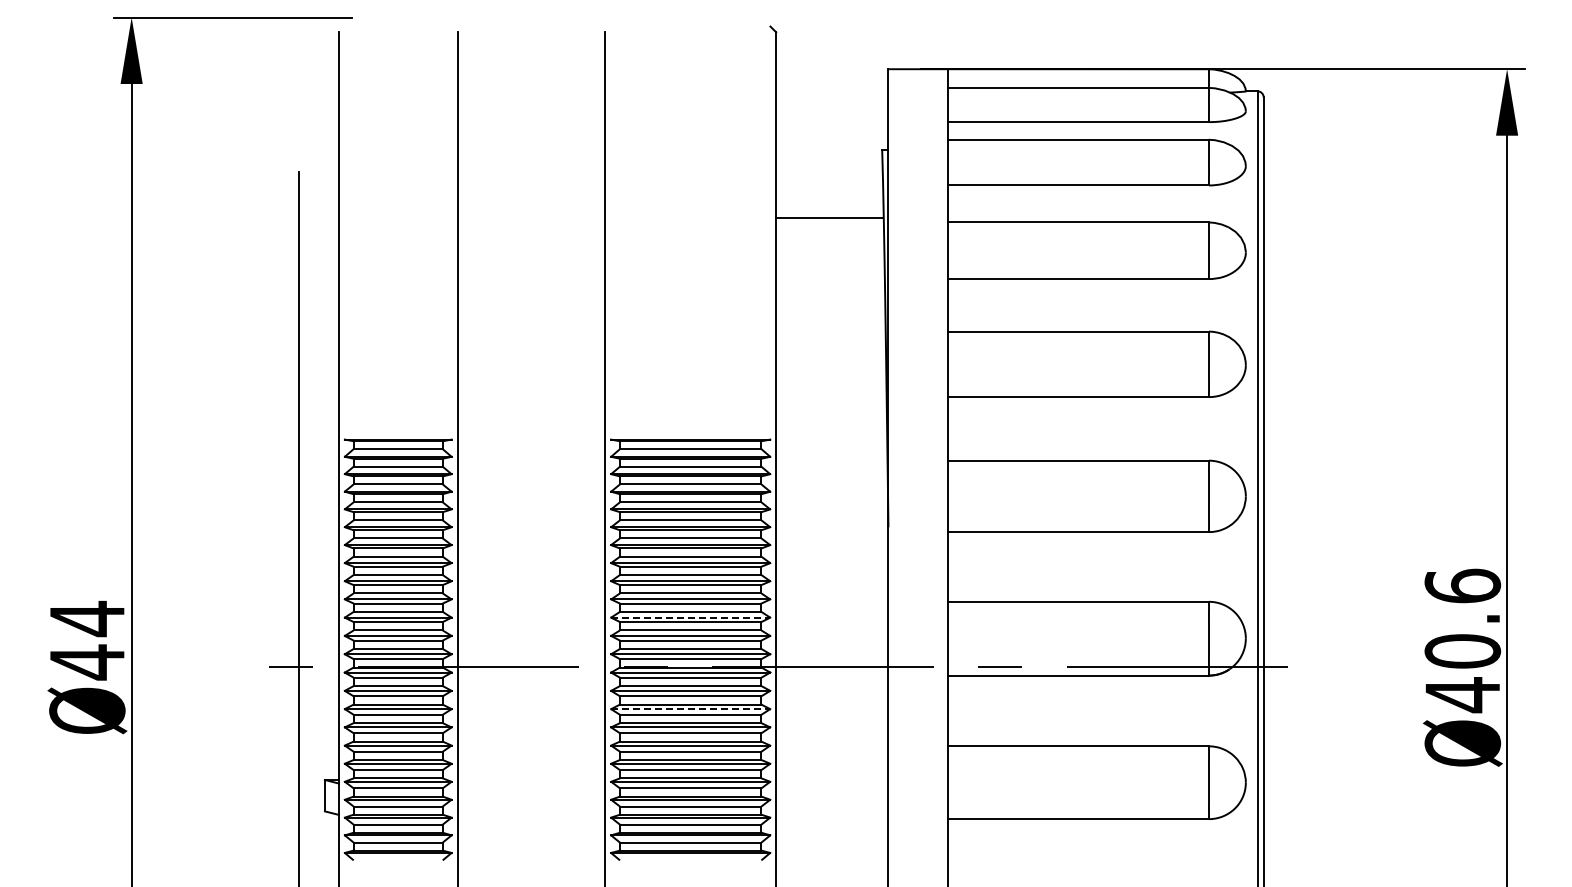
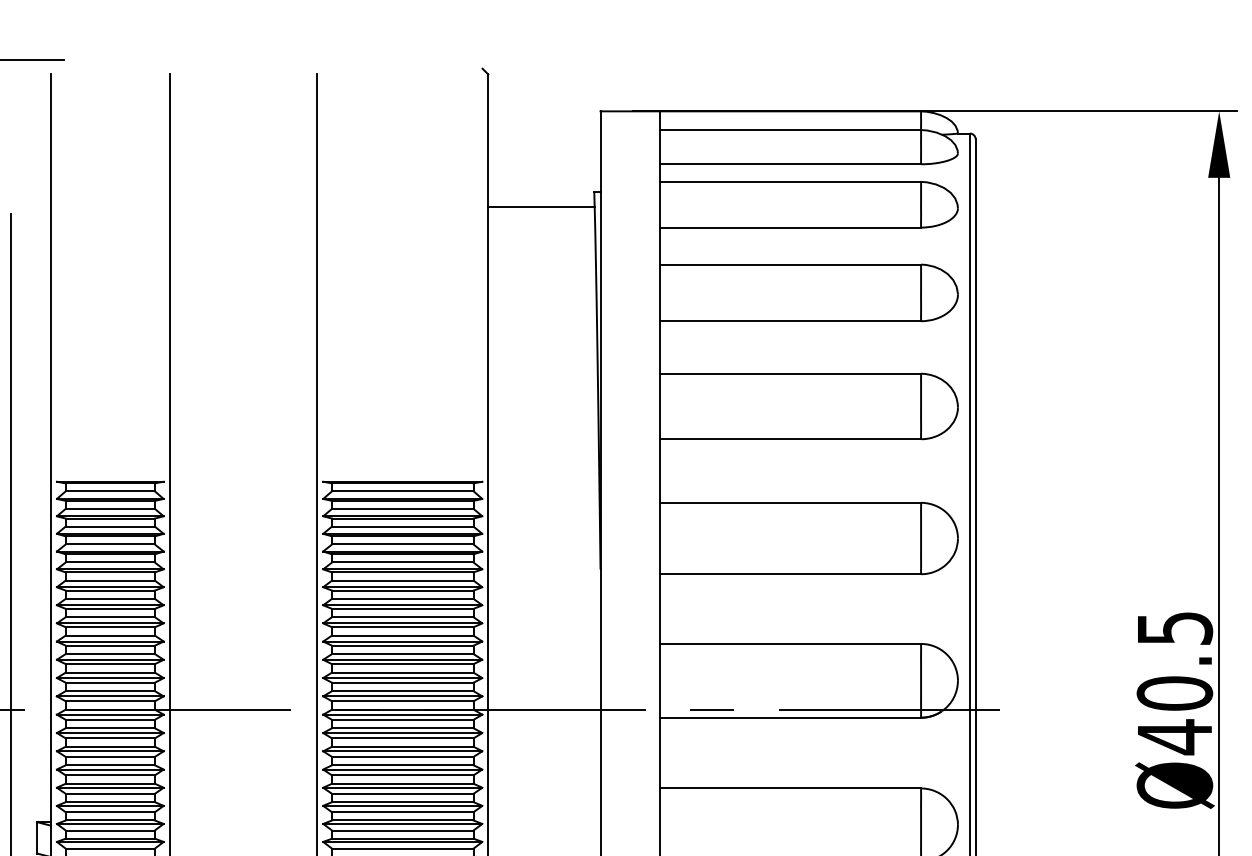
line: (829, 218) -> (541, 207), moved
text: (1462, 585) -> (1174, 627), Ø40.6 -> Ø40.5
line: (690, 617) -> (402, 659), dashed -> solid
line: (690, 709) -> (402, 751), dashed -> solid

